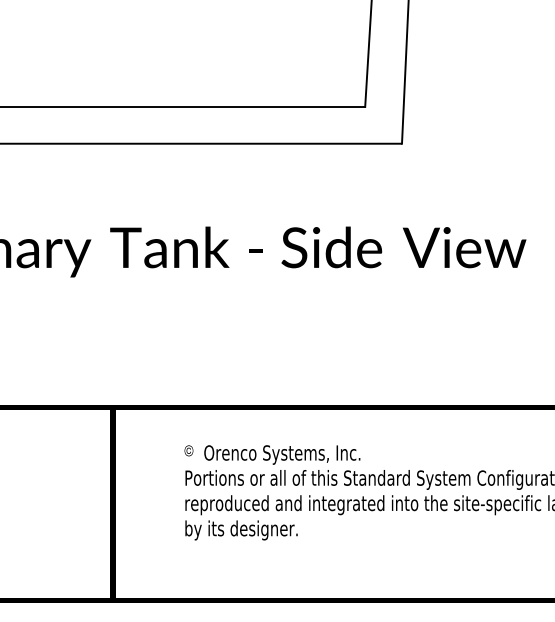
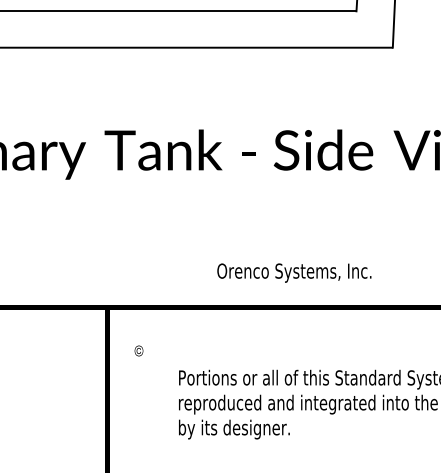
text: (188, 450) -> (138, 350), moved
text: (282, 454) -> (294, 272), moved

